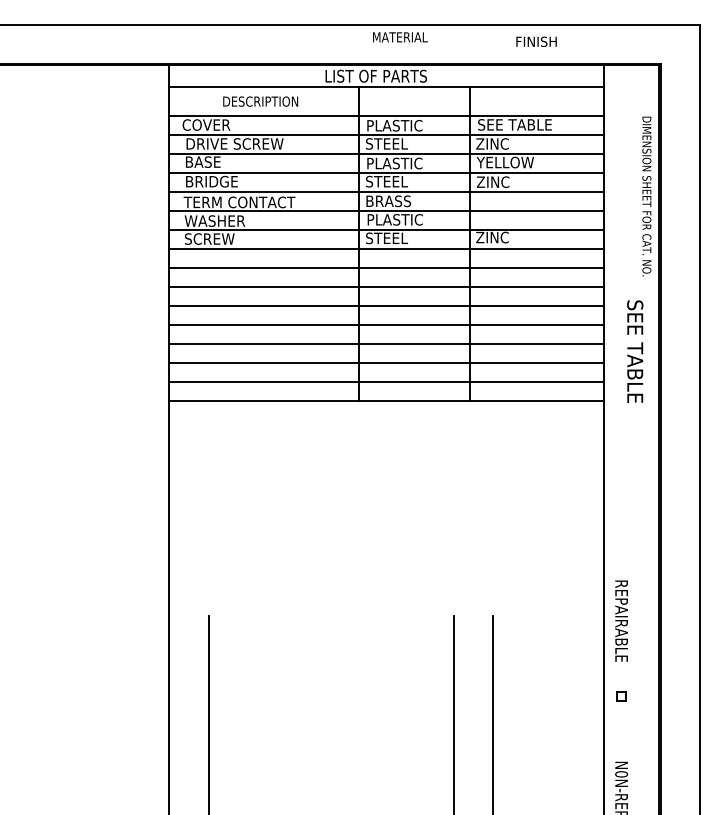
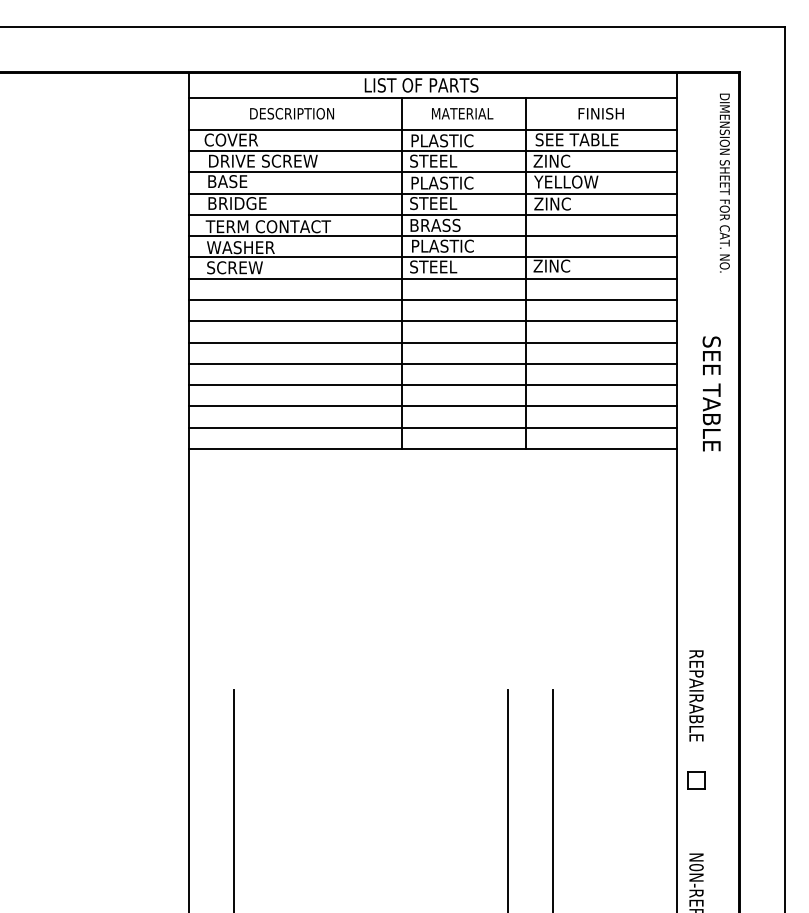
text: (400, 37) -> (462, 113), moved
text: (535, 41) -> (600, 113), moved
text: (646, 195) -> (724, 182), moved
part: (621, 696) -> (696, 780), size x1.67

